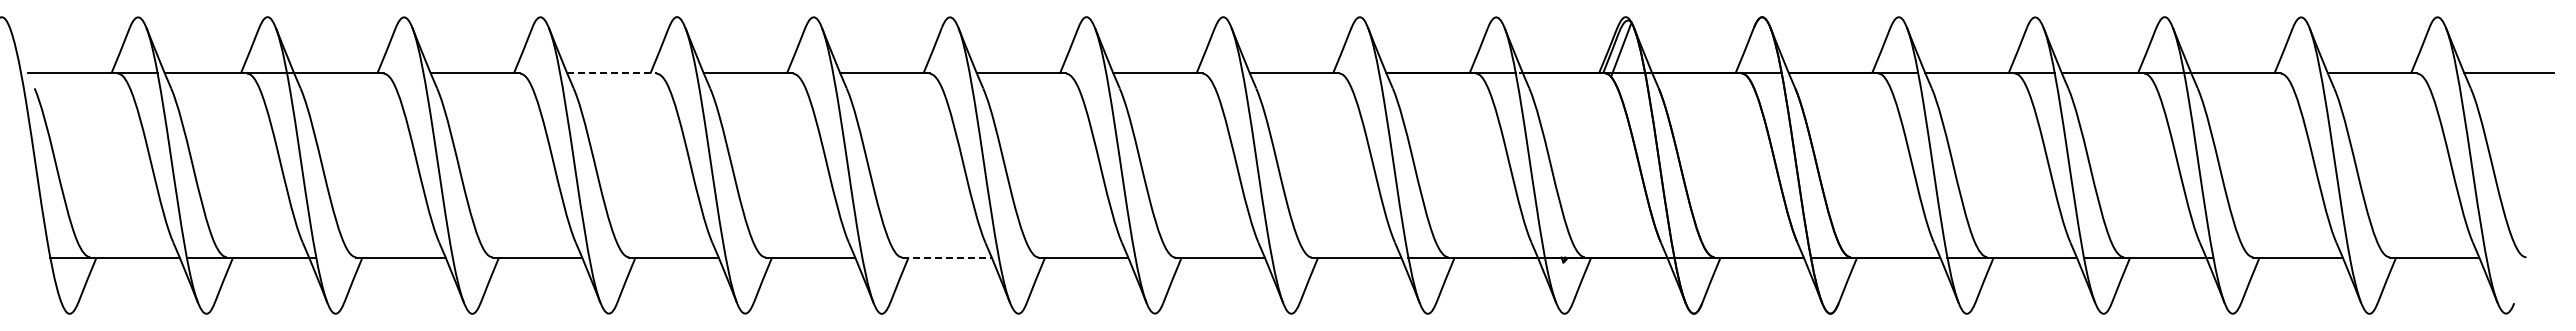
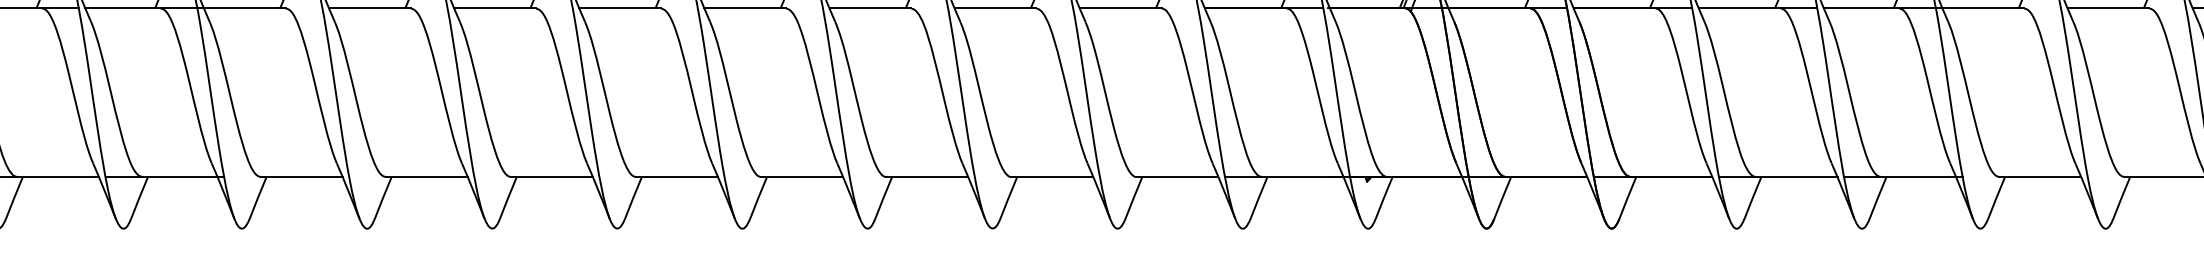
line: (611, 73) -> (494, 8), dashed -> solid
line: (947, 257) -> (802, 177), dashed -> solid

